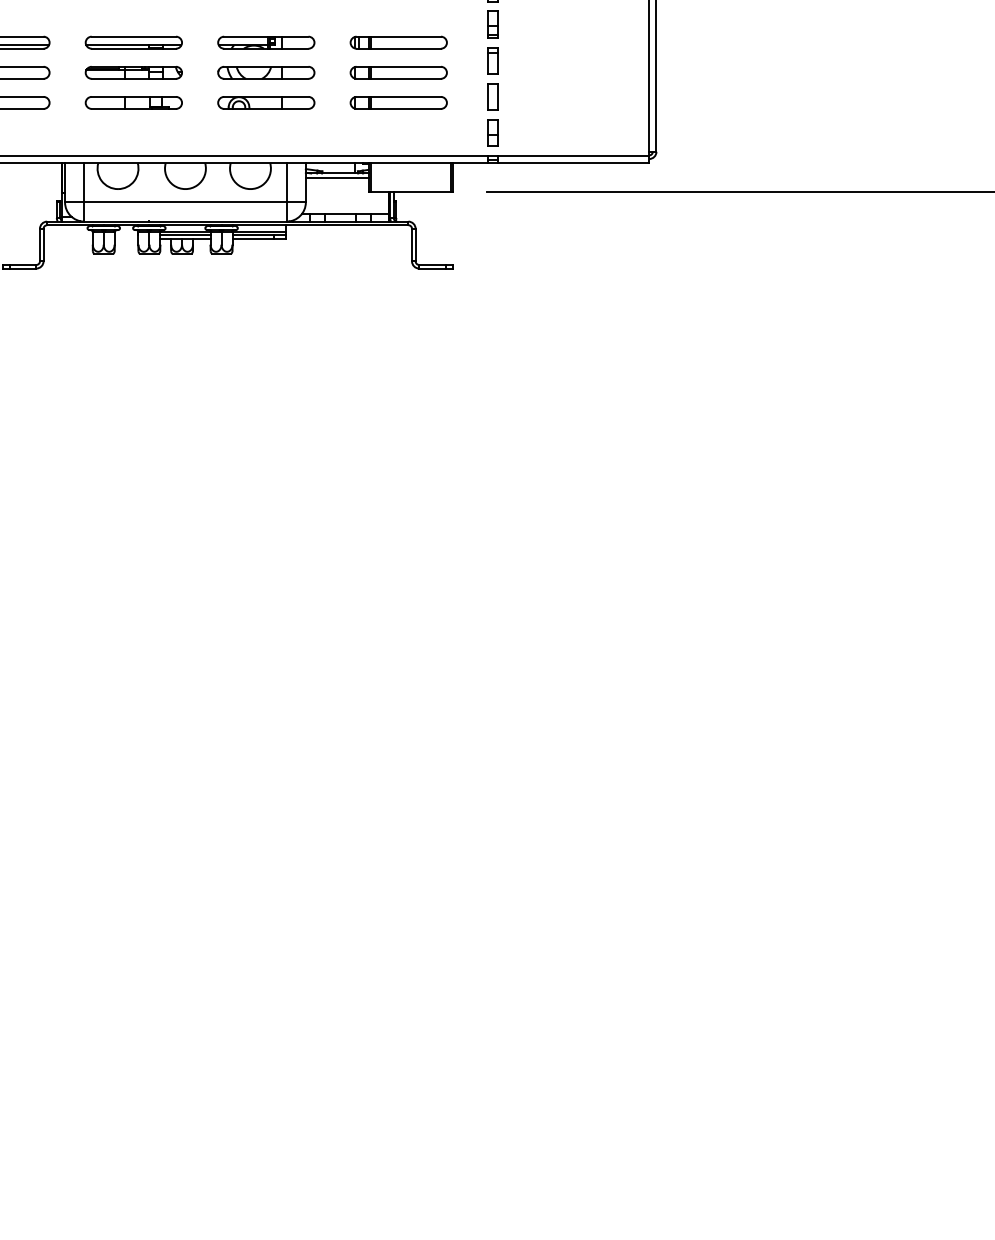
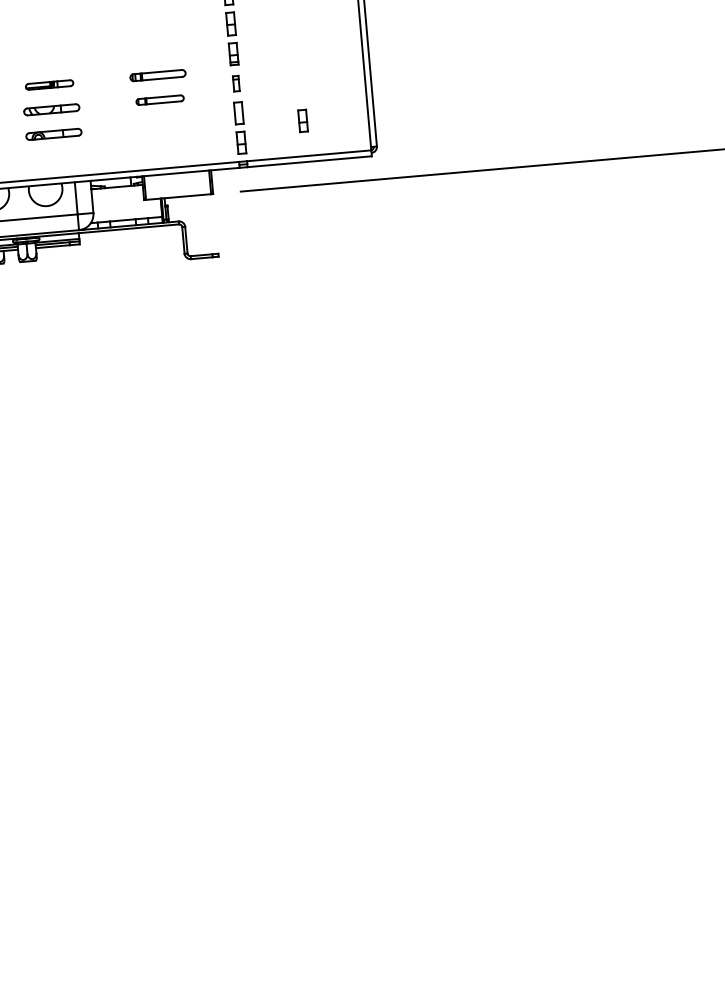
part: (266, 42) -> (49, 84), size x0.6
part: (398, 42) -> (157, 75), size x0.7
part: (492, 60) -> (236, 83), size x0.7
part: (266, 72) -> (51, 109), size x0.7
part: (398, 72) -> (159, 100), size x0.6
part: (266, 102) -> (54, 134), size x0.7
part: (398, 102) -> (162, 124), removed
part: (569, 112) -> (302, 120), added
line: (336, 178) -> (116, 191), removed

